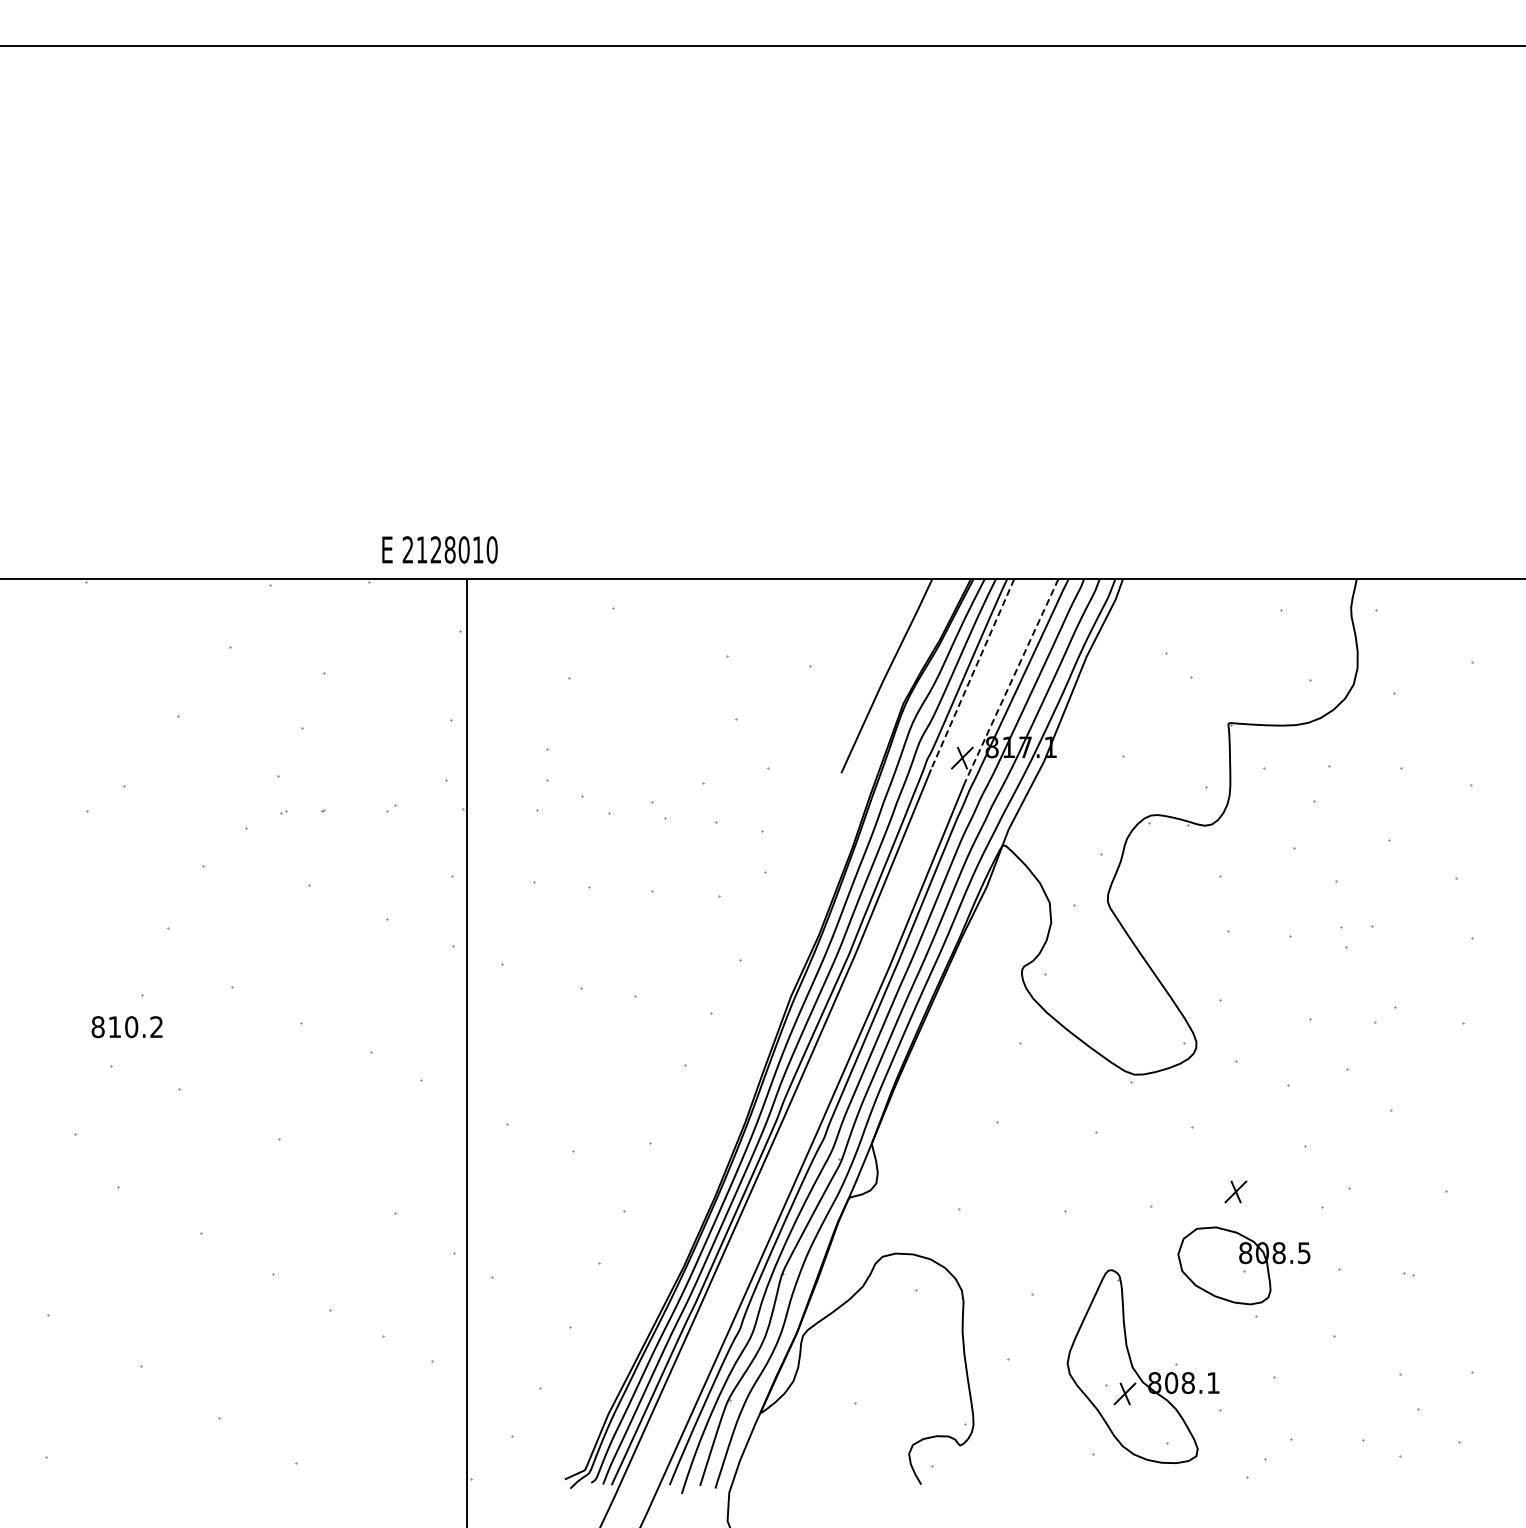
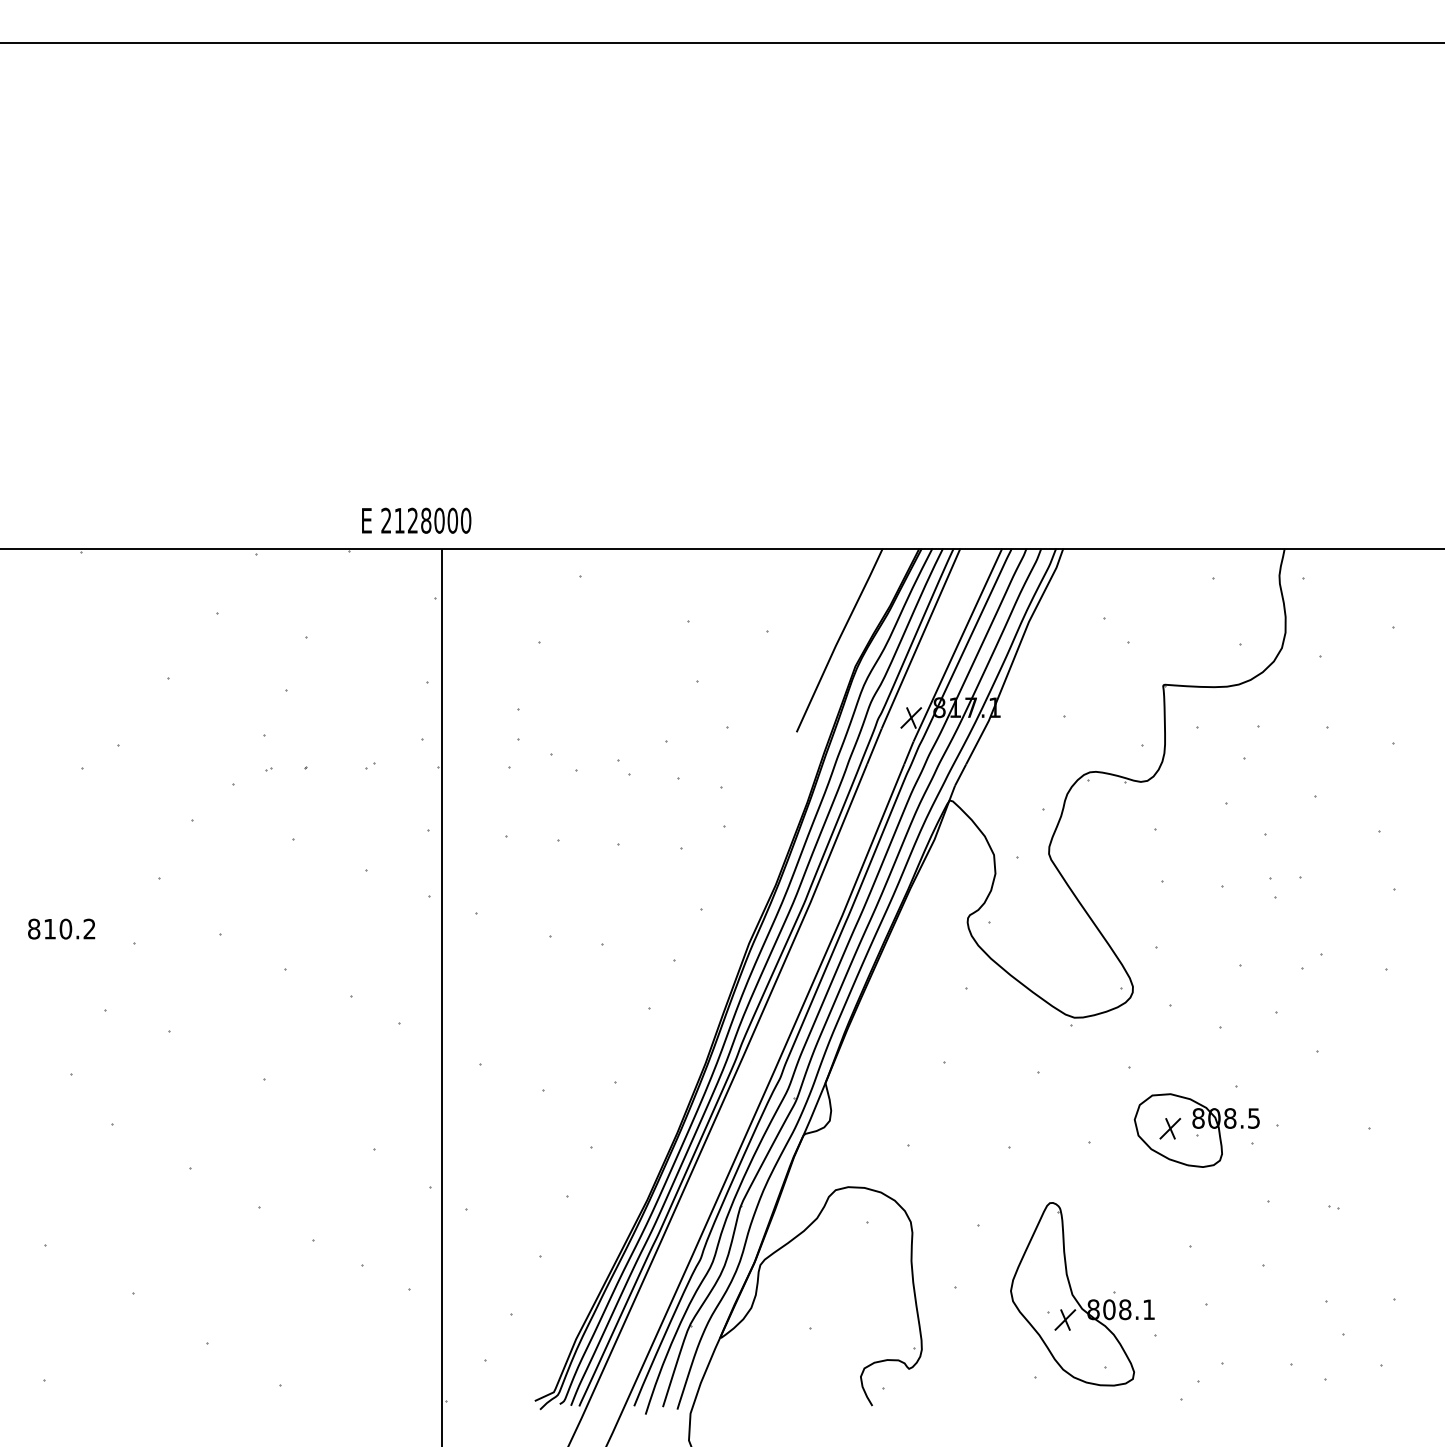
text: (477, 549) -> (452, 520), 2128010 -> 2128000
line: (972, 674) -> (920, 638), dashed -> solid
line: (1011, 681) -> (957, 645), dashed -> solid
text: (126, 1027) -> (61, 929), moved
part: (1243, 1265) -> (1196, 1130), moved

